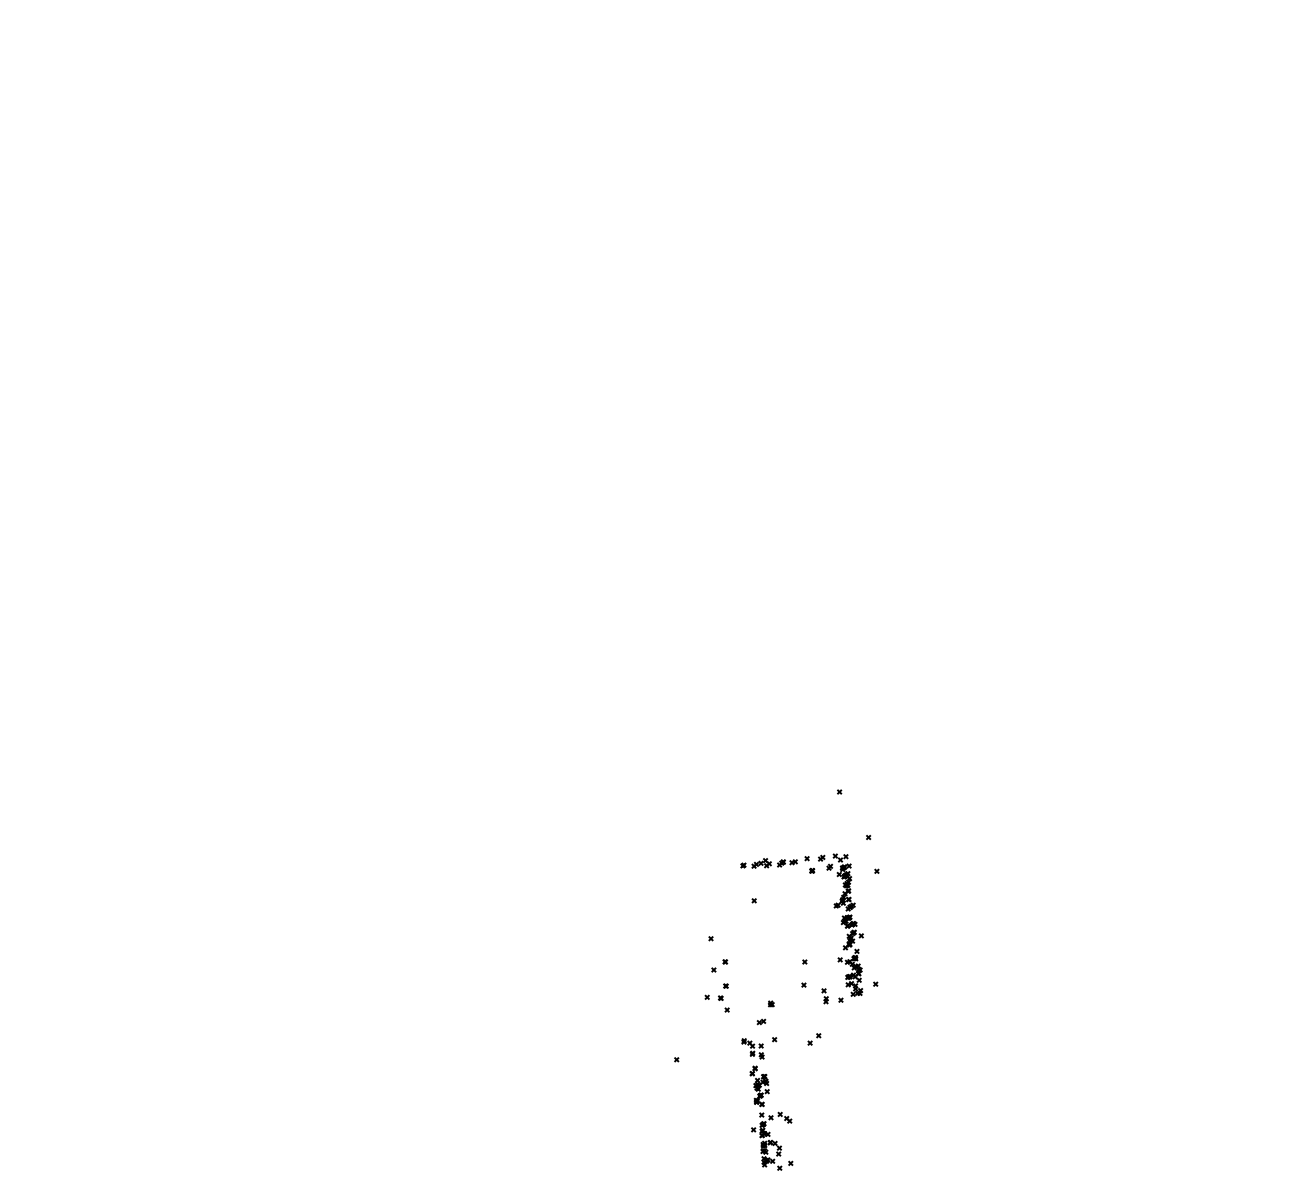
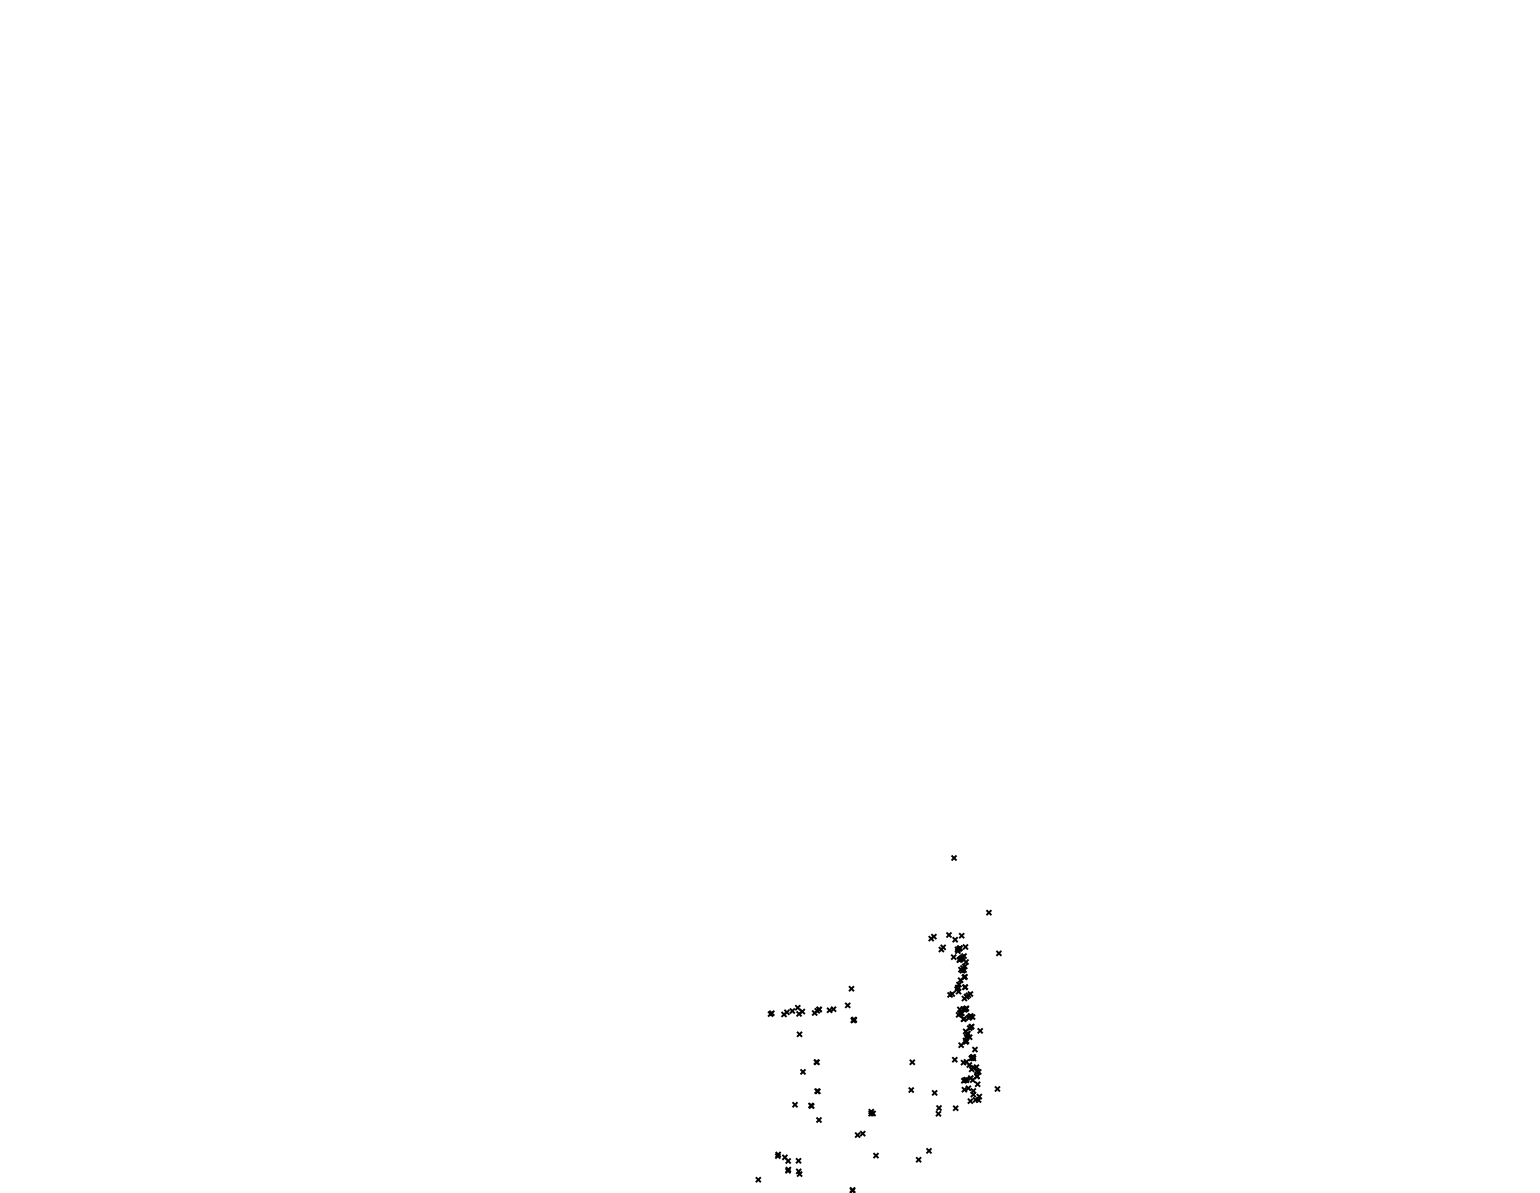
part: (777, 864) -> (812, 1012), moved
part: (824, 996) -> (935, 1103), size x1.6
part: (752, 1048) -> (788, 1163), moved

